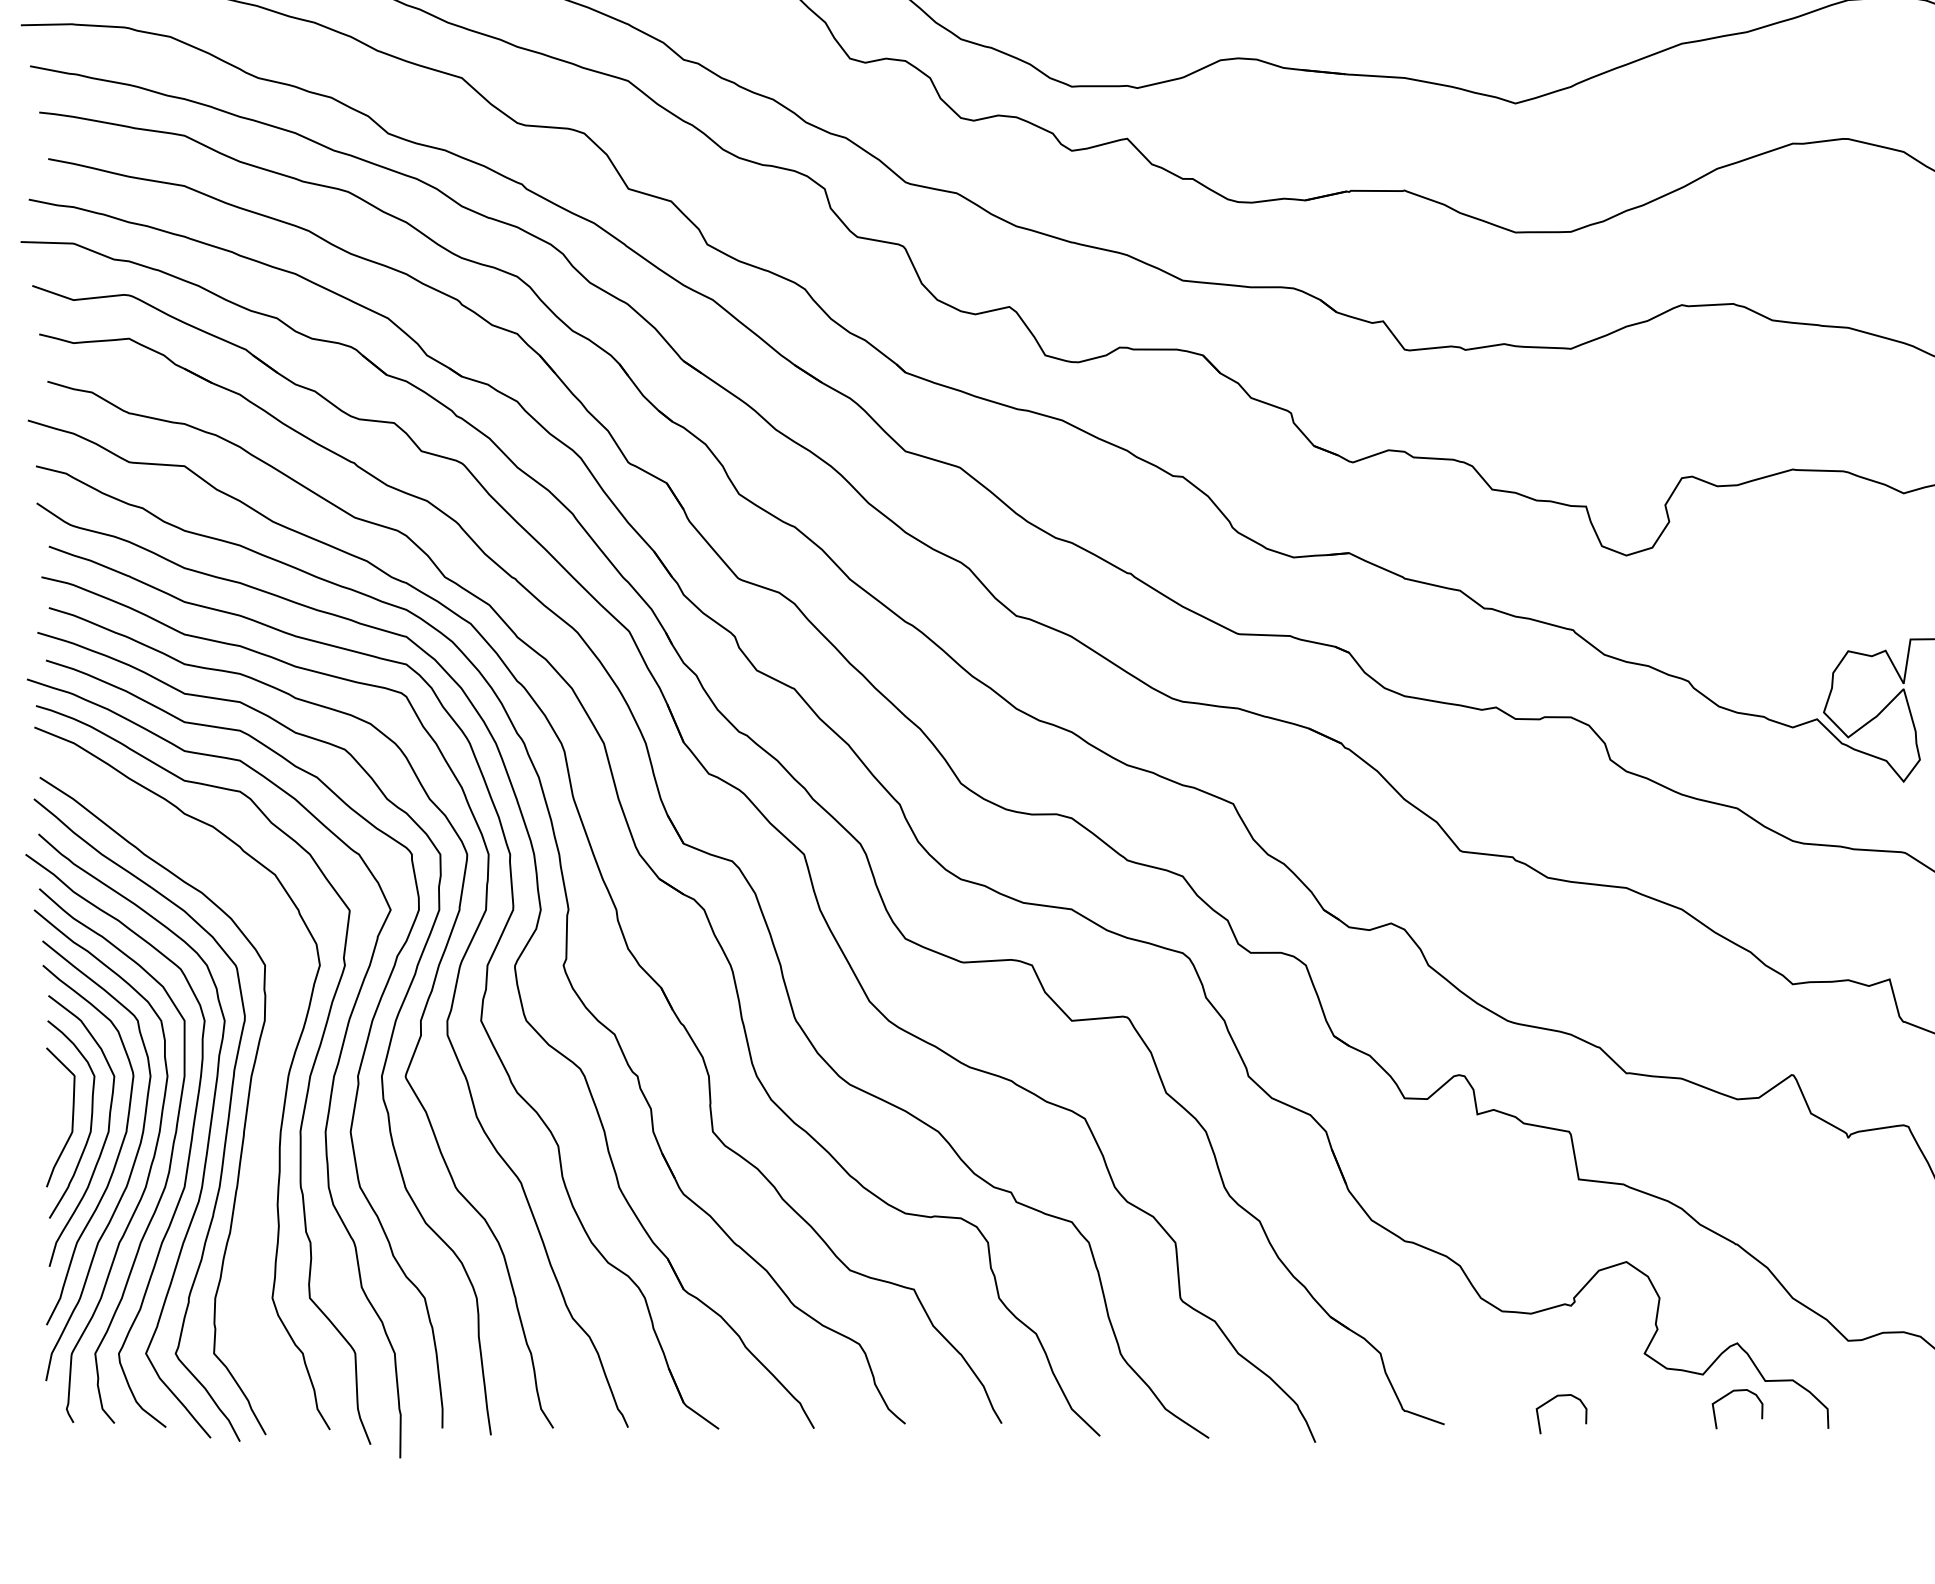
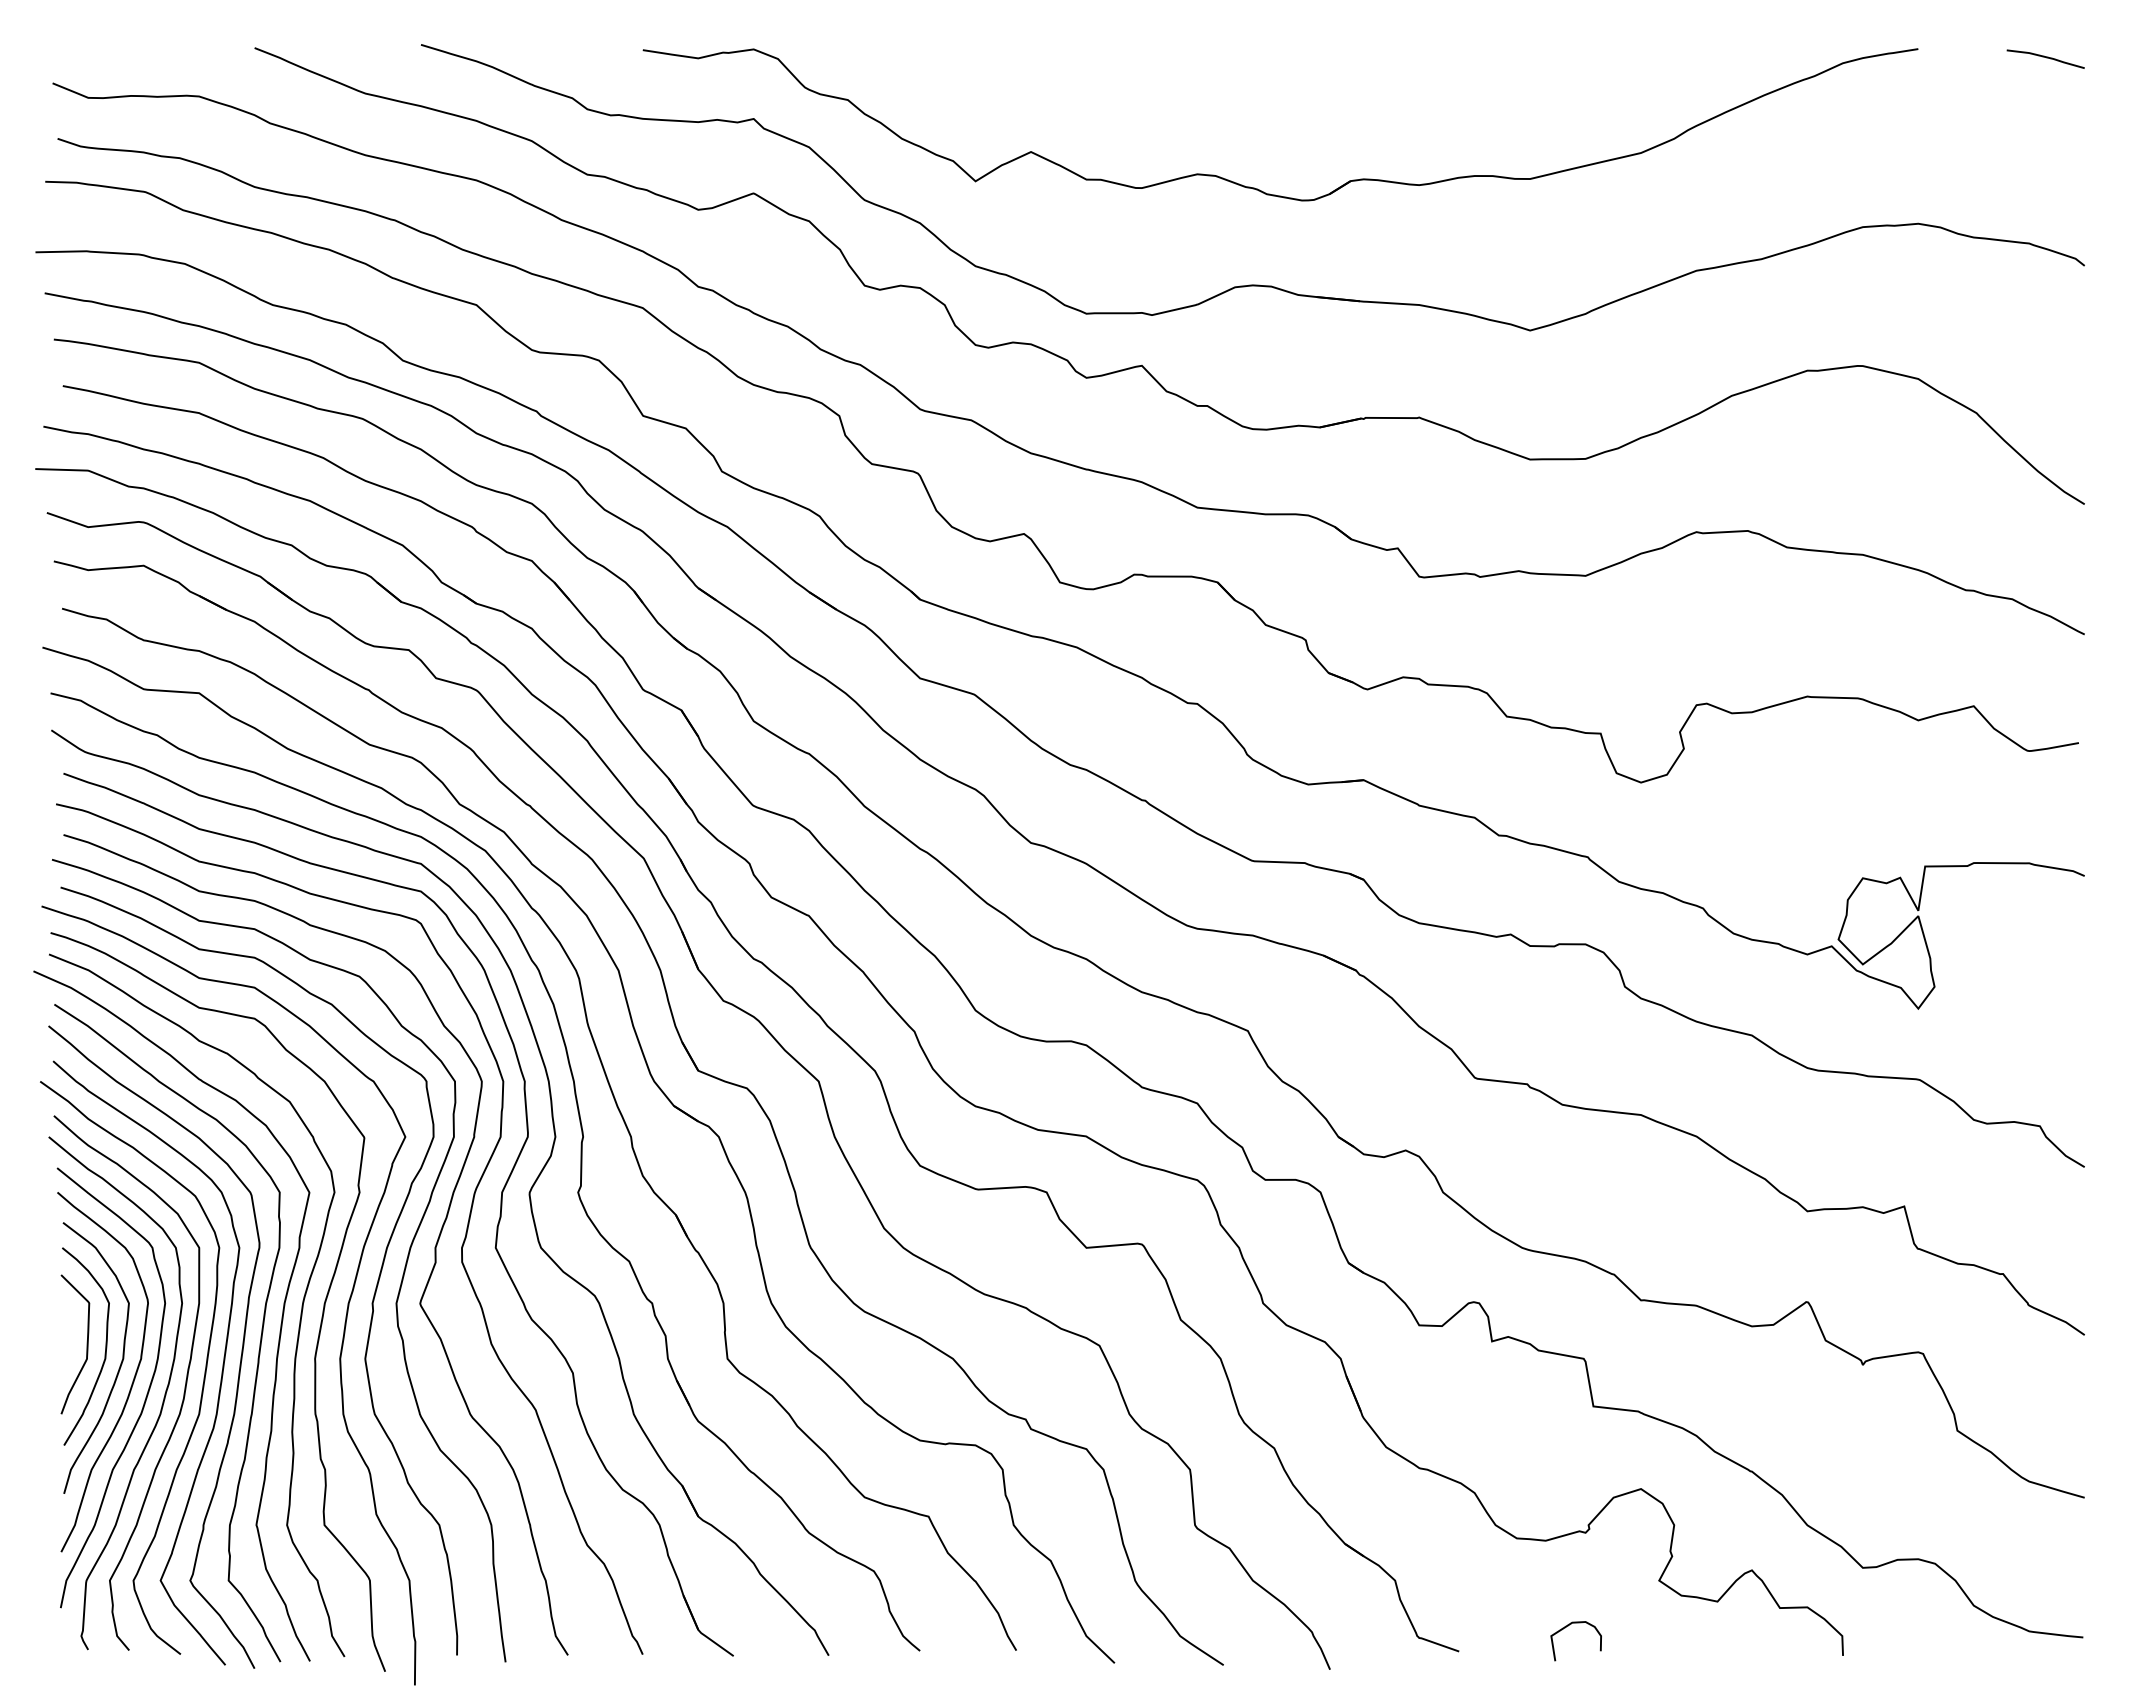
curve: (264, 1104) -> (279, 1331), added
curve: (1726, 1396) -> (1741, 1623), removed

